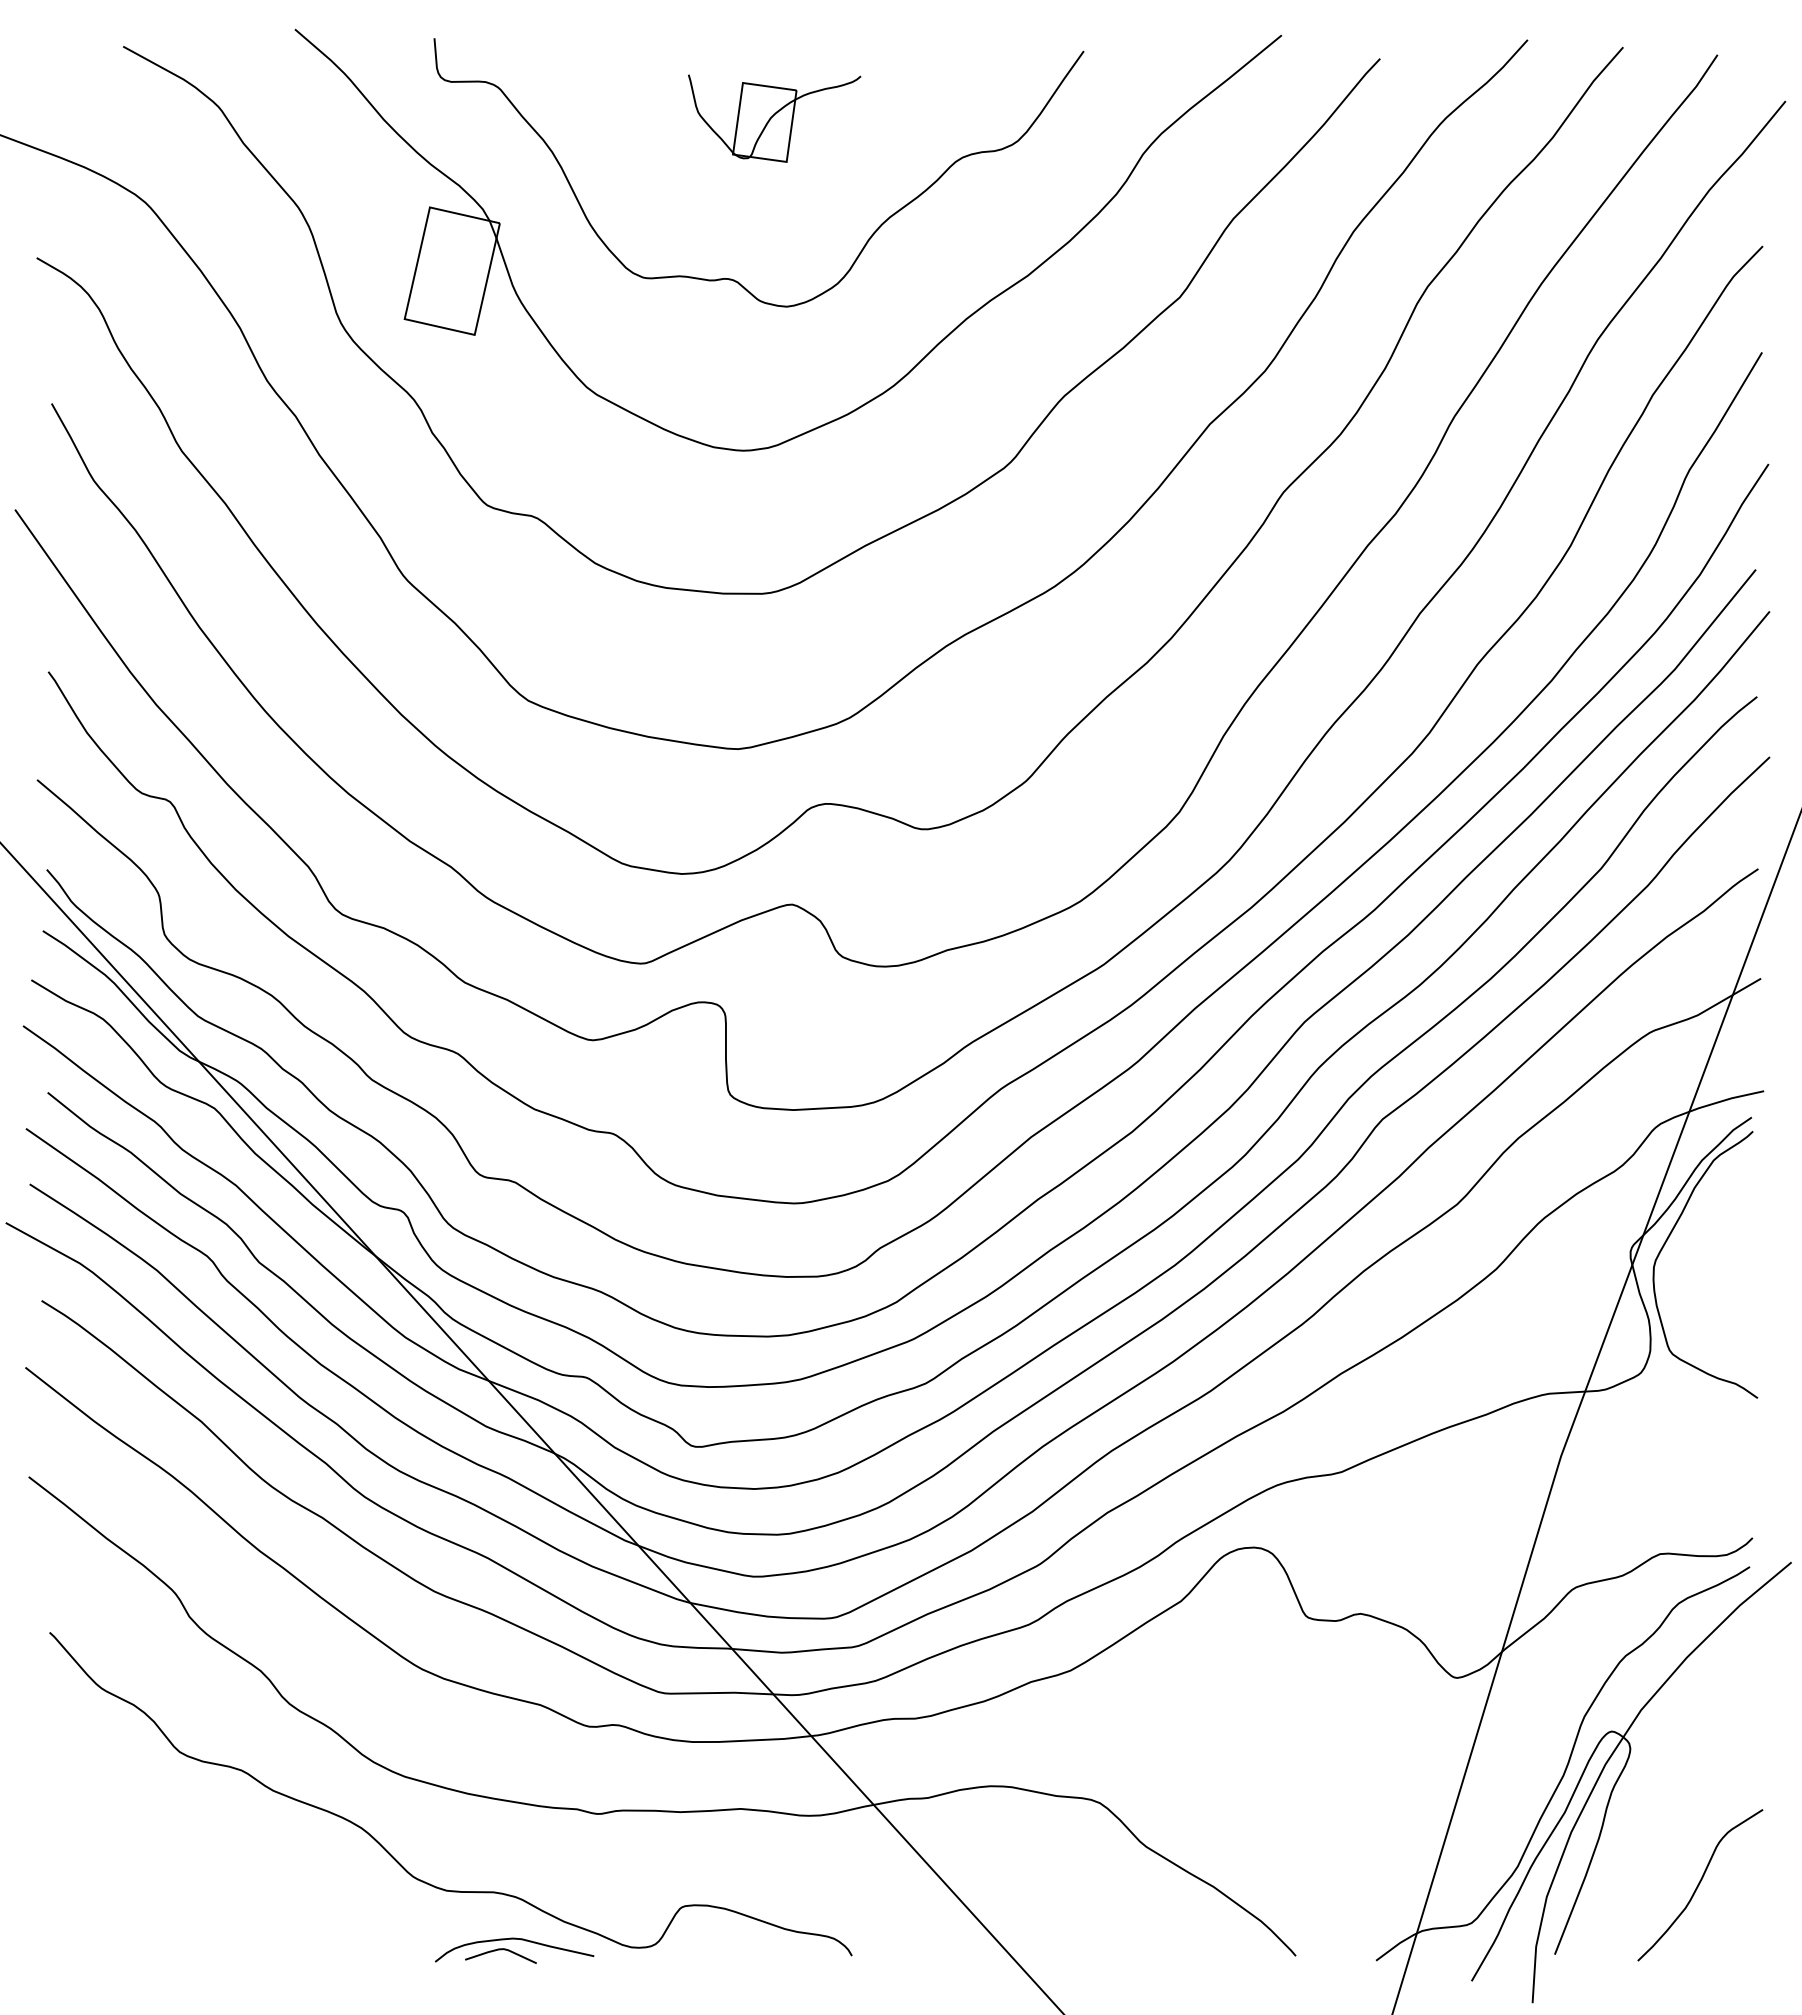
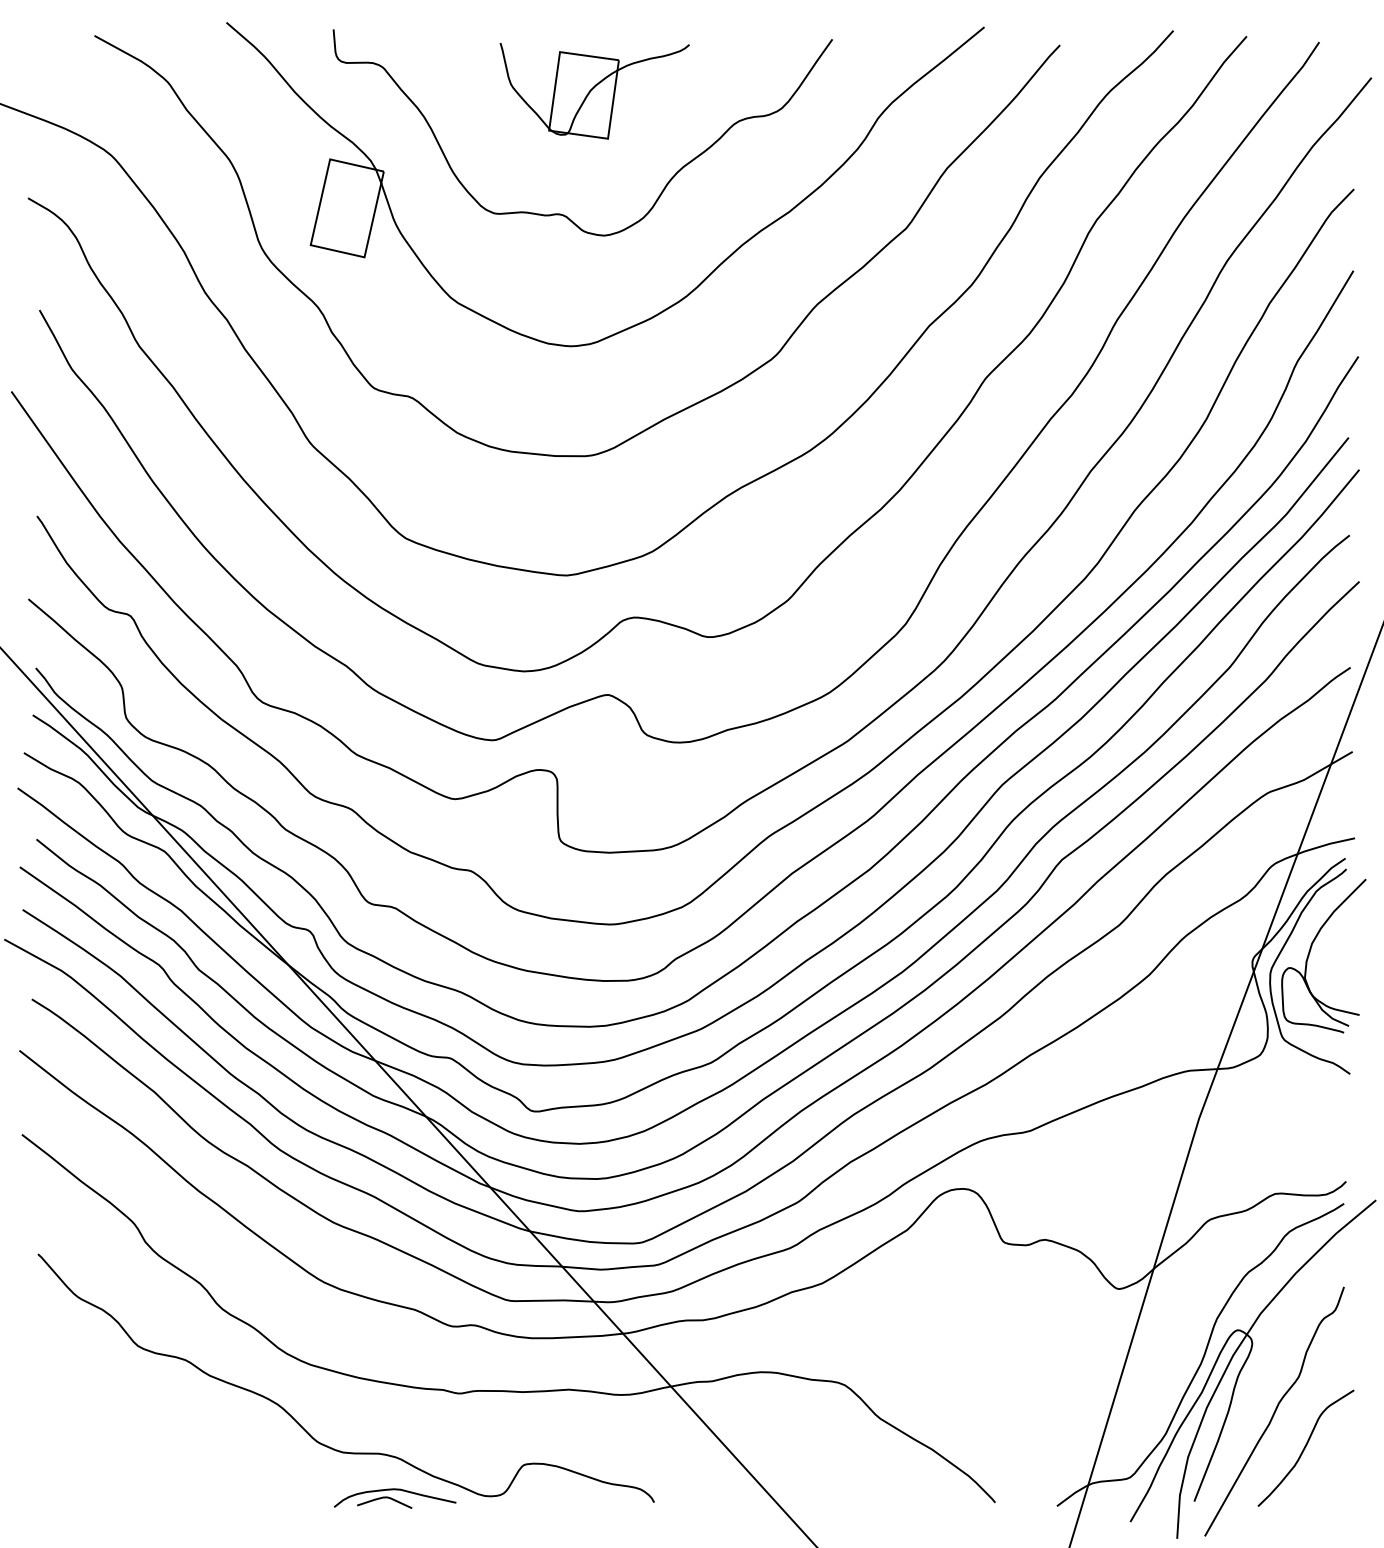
part: (774, 118) -> (594, 91), size x1.43
part: (1705, 1241) -> (1310, 953), added
curve: (1659, 1837) -> (1274, 1411), added

